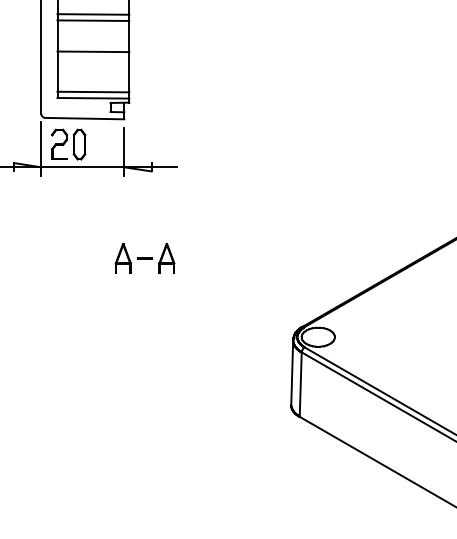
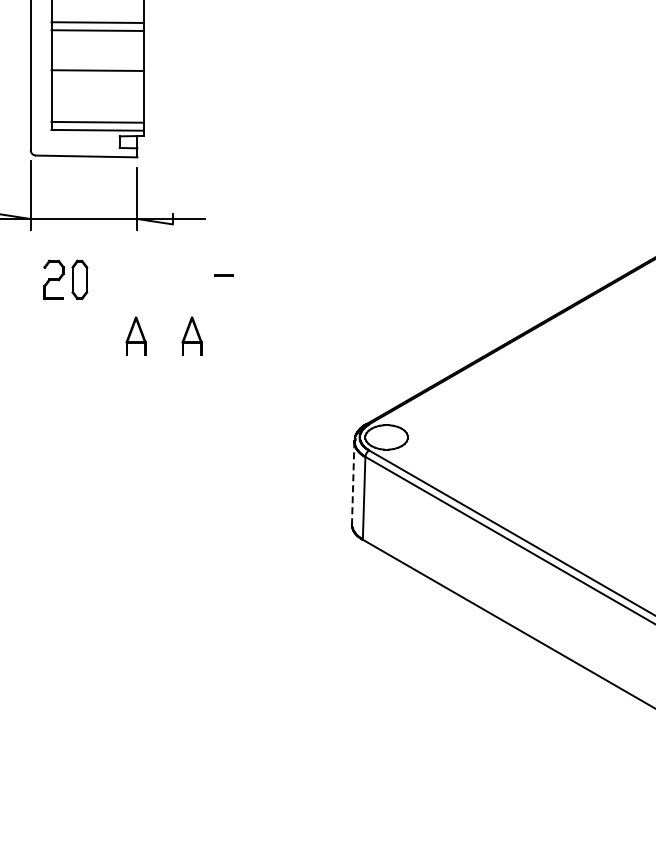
part: (68, 144) -> (65, 279), moved
line: (144, 258) -> (223, 275), moved
line: (292, 373) -> (353, 483), solid -> dashed

